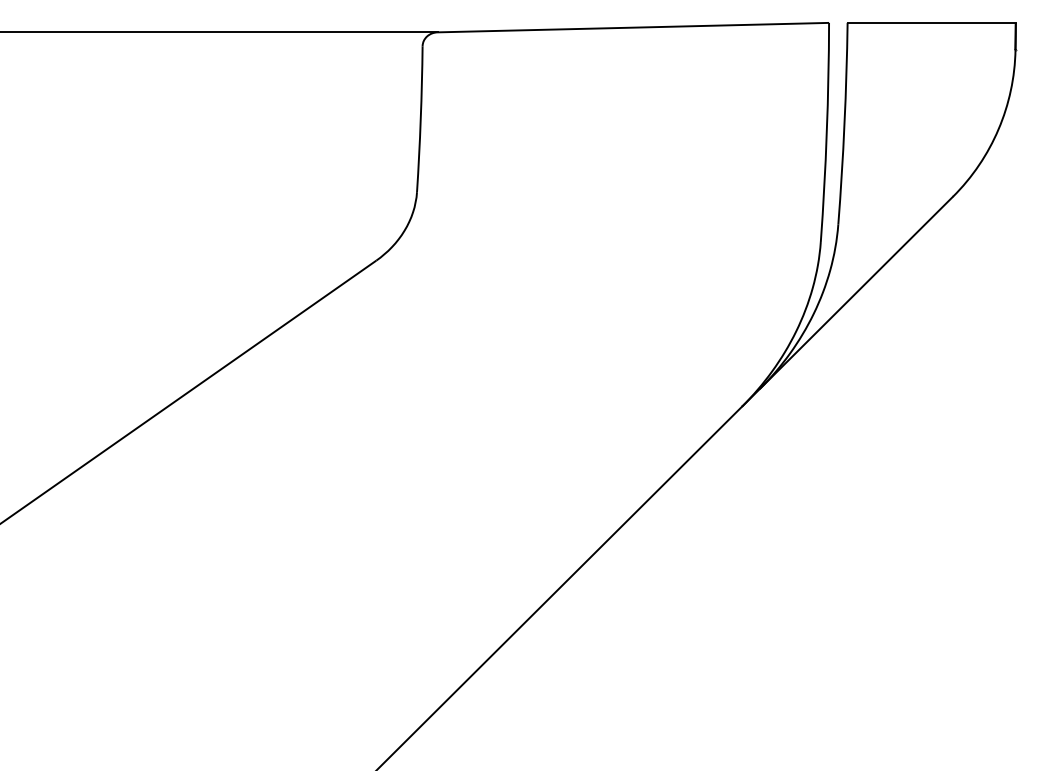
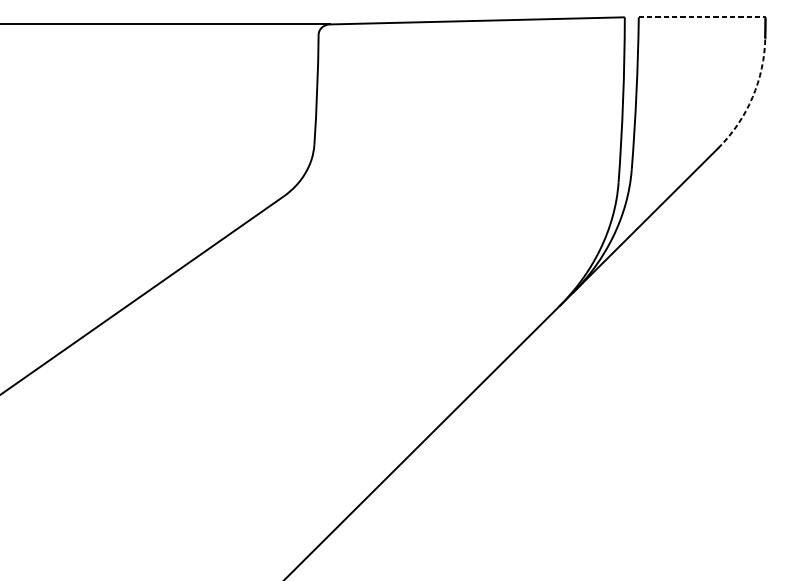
line: (932, 22) -> (702, 17), solid -> dashed
arc: (998, 129) -> (752, 97), solid -> dashed

